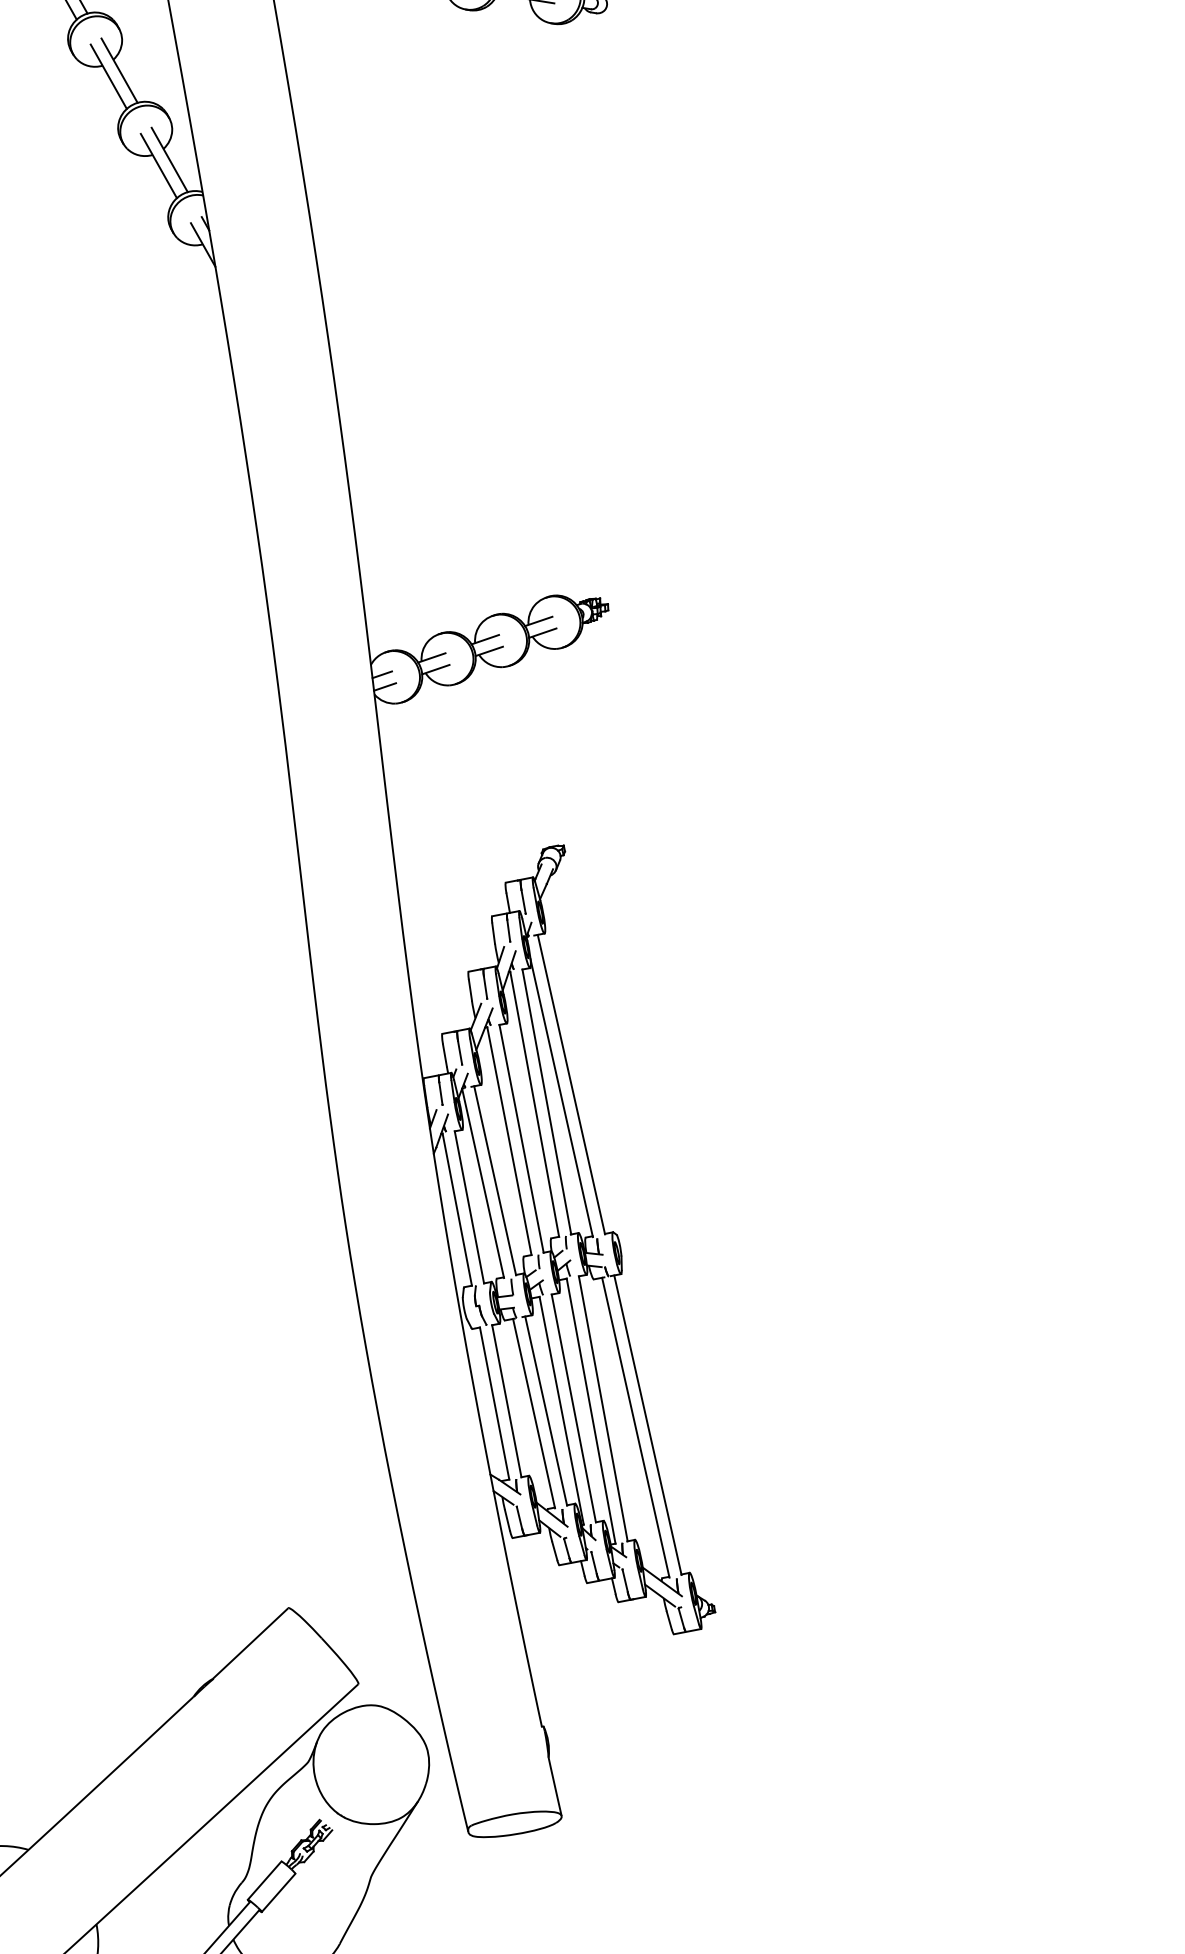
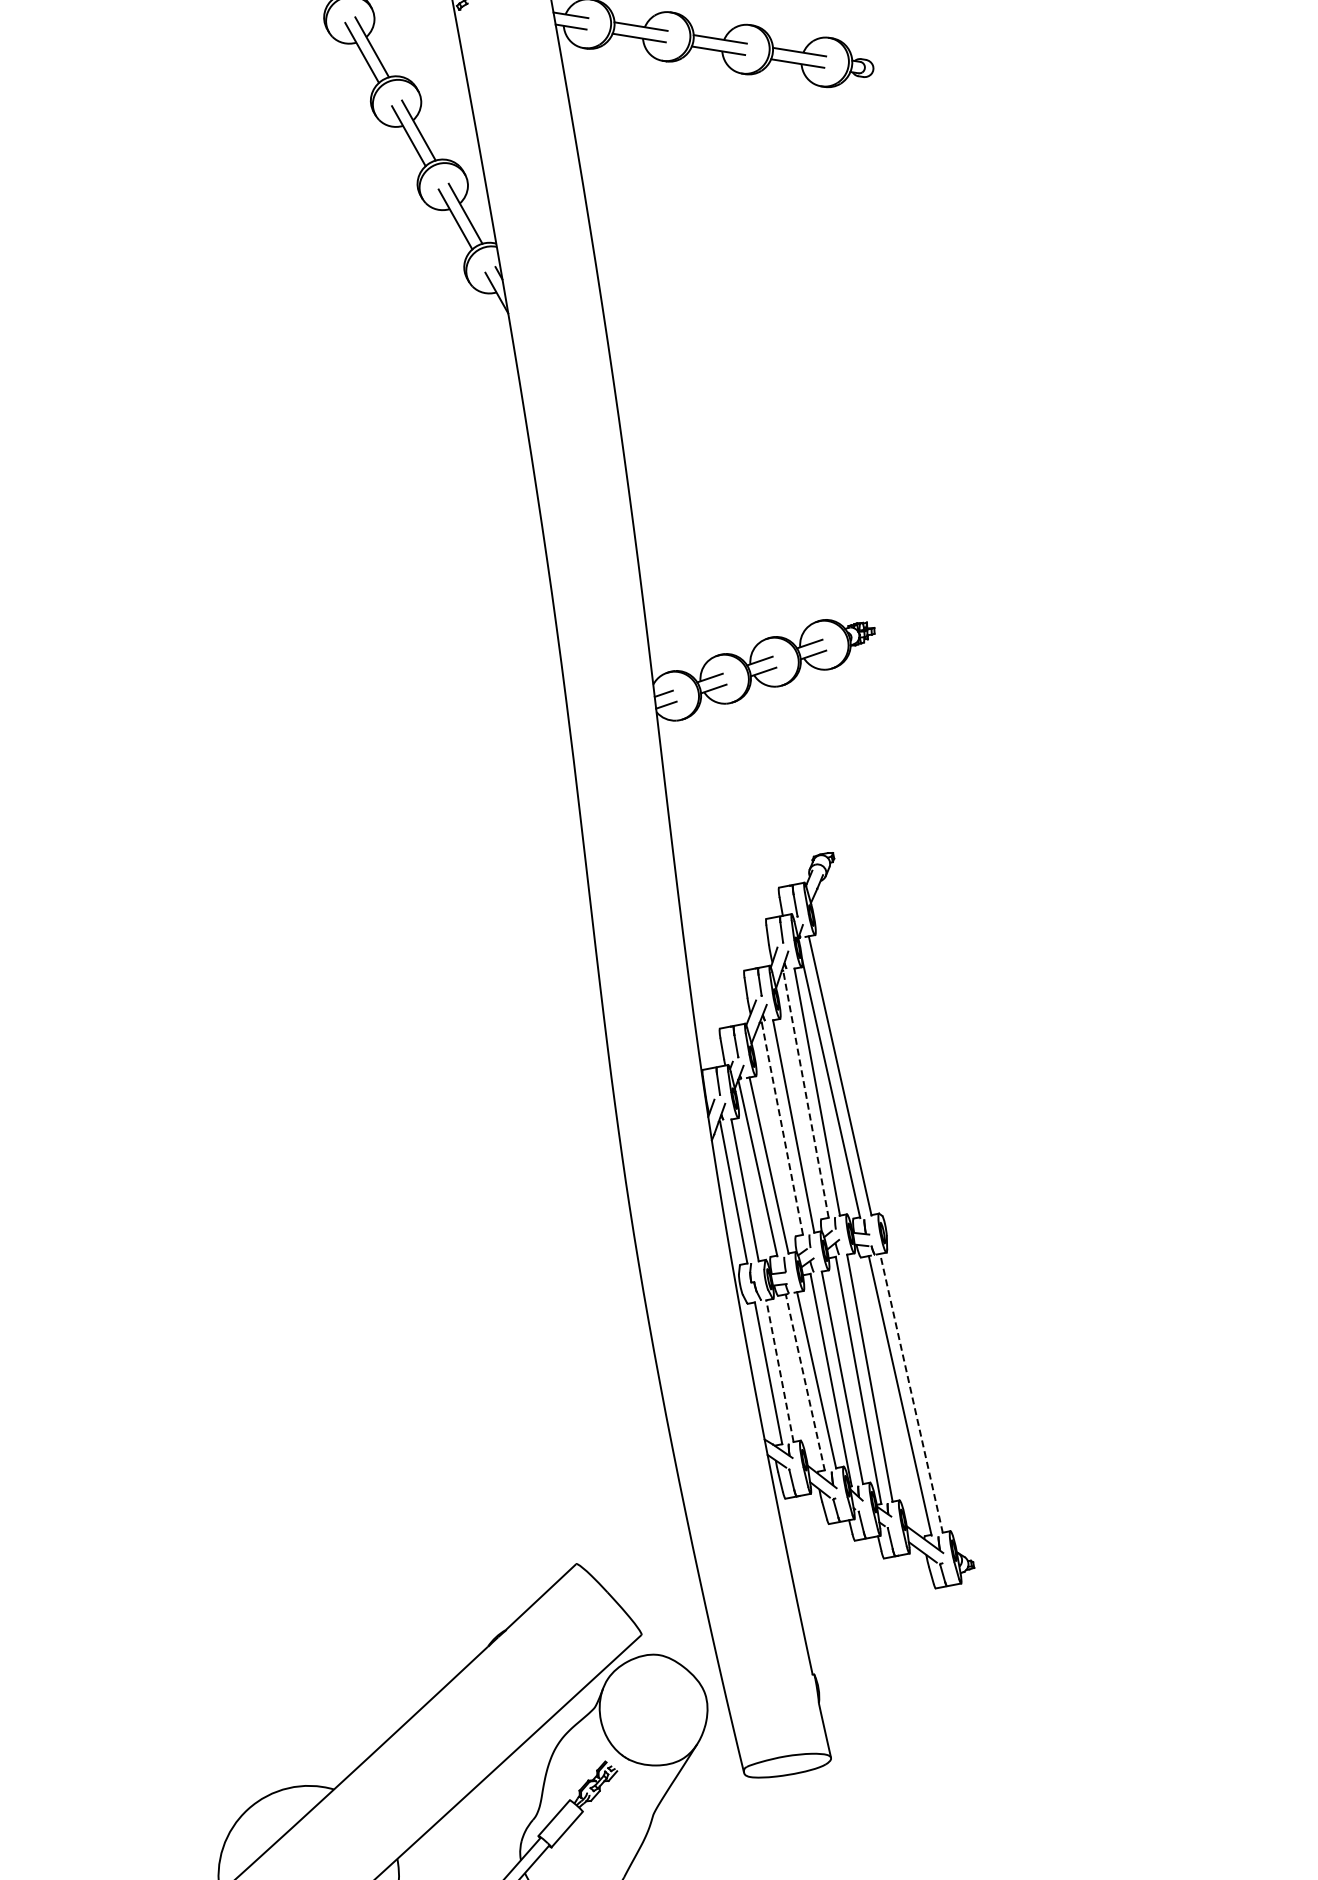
line: (534, 1104) -> (805, 1094), solid -> dashed
line: (509, 1140) -> (782, 1128), solid -> dashed
line: (506, 1400) -> (779, 1370), solid -> dashed
line: (534, 1413) -> (805, 1382), solid -> dashed
line: (647, 1425) -> (911, 1393), solid -> dashed

